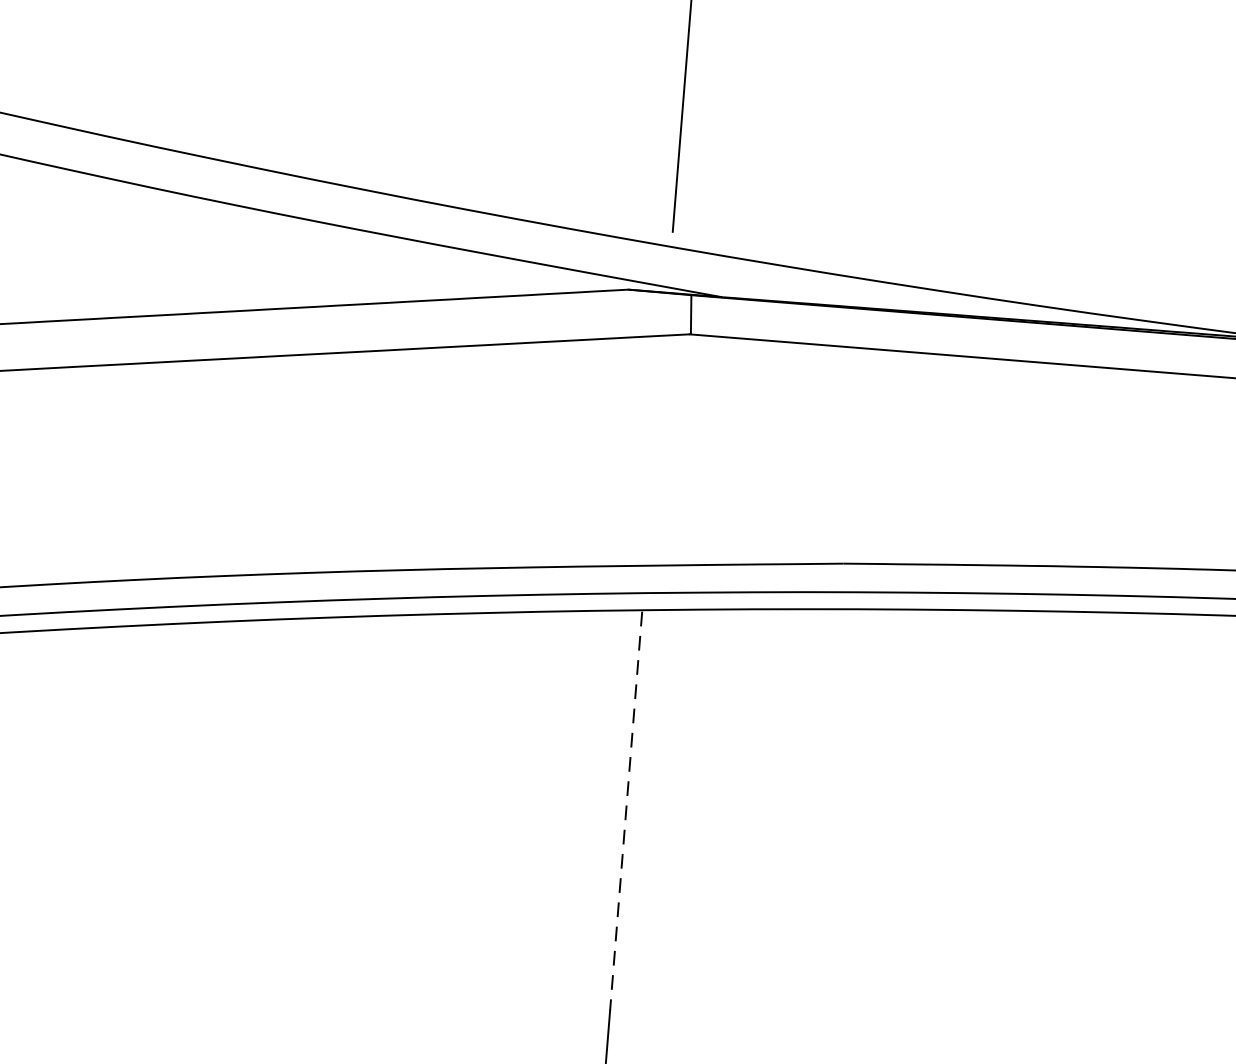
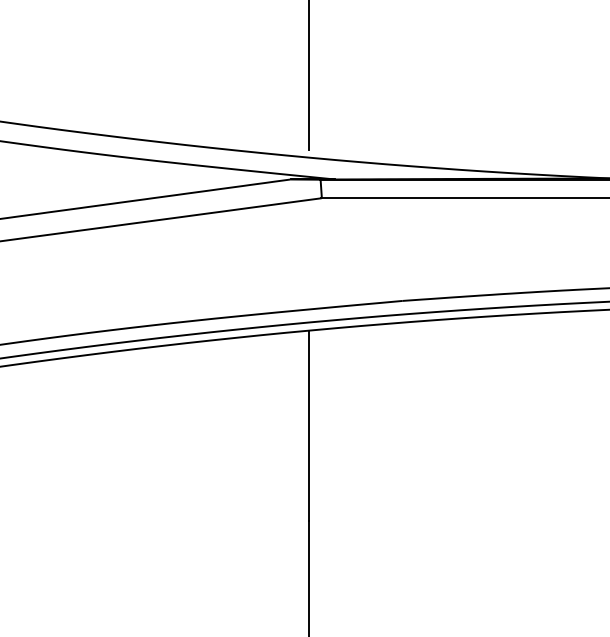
line: (626, 811) -> (309, 426), dashed -> solid

